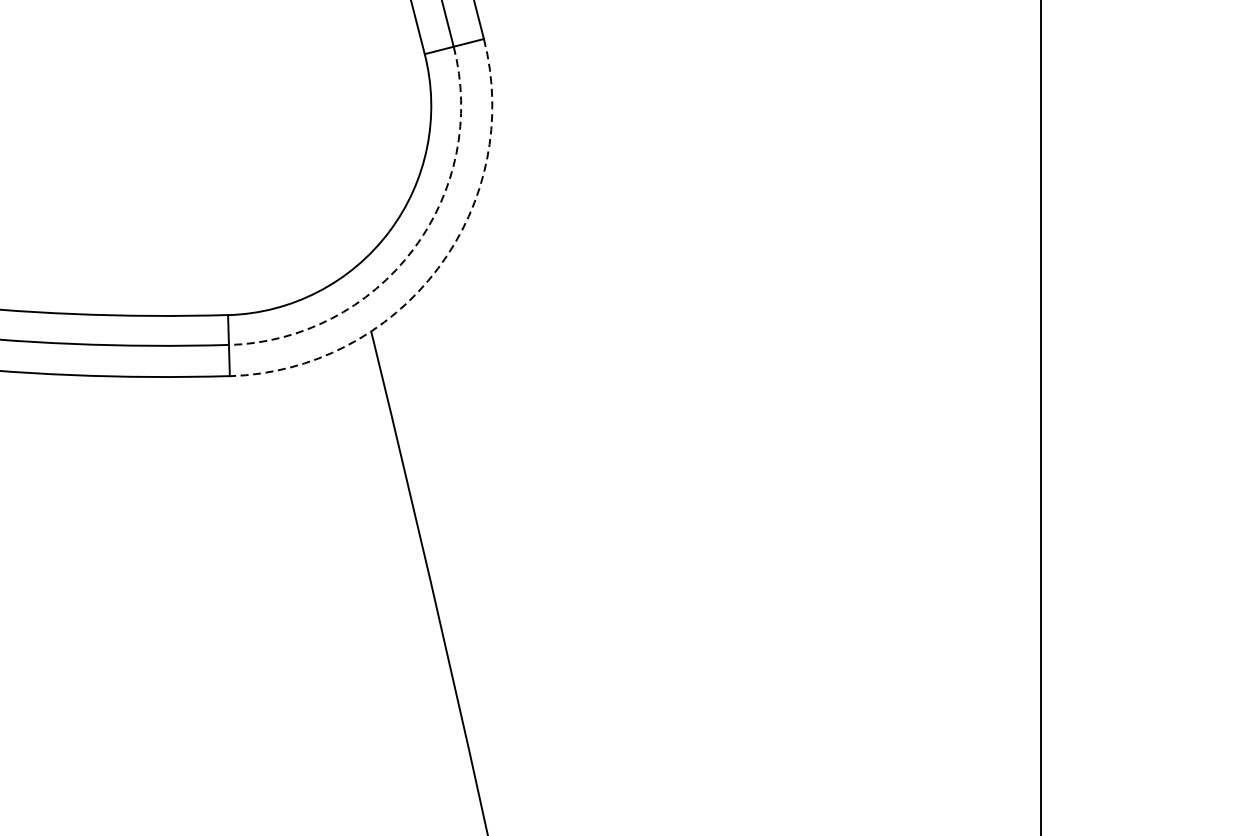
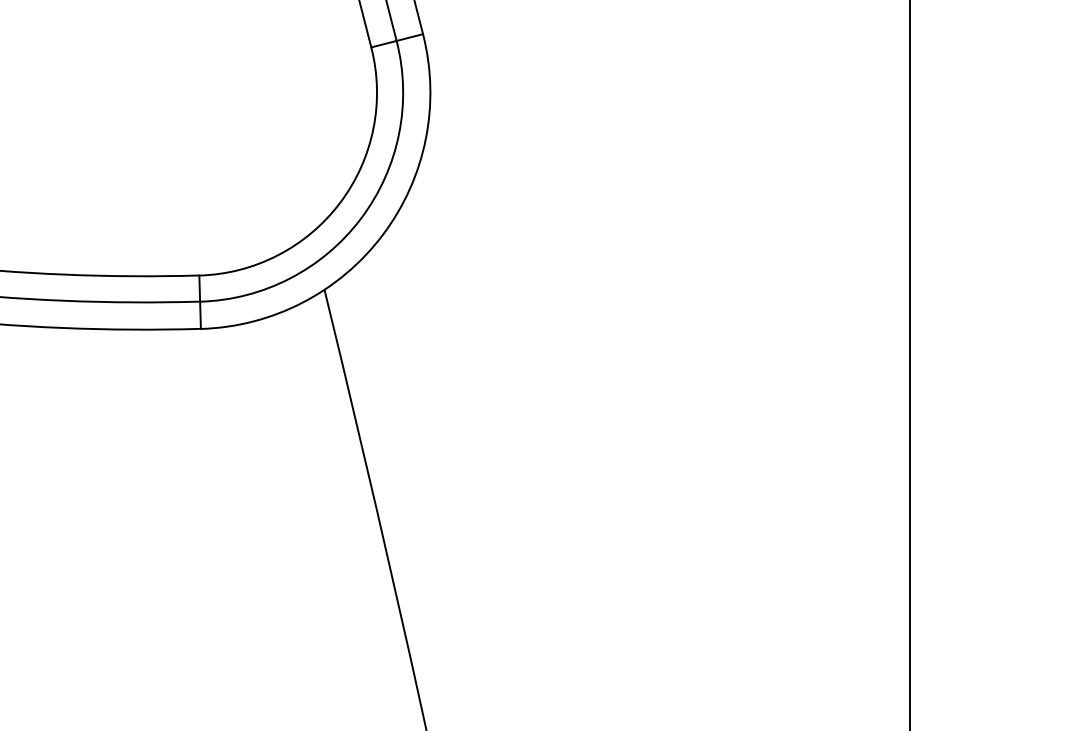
arc: (413, 249) -> (361, 218), dashed -> solid
arc: (437, 269) -> (382, 235), dashed -> solid

